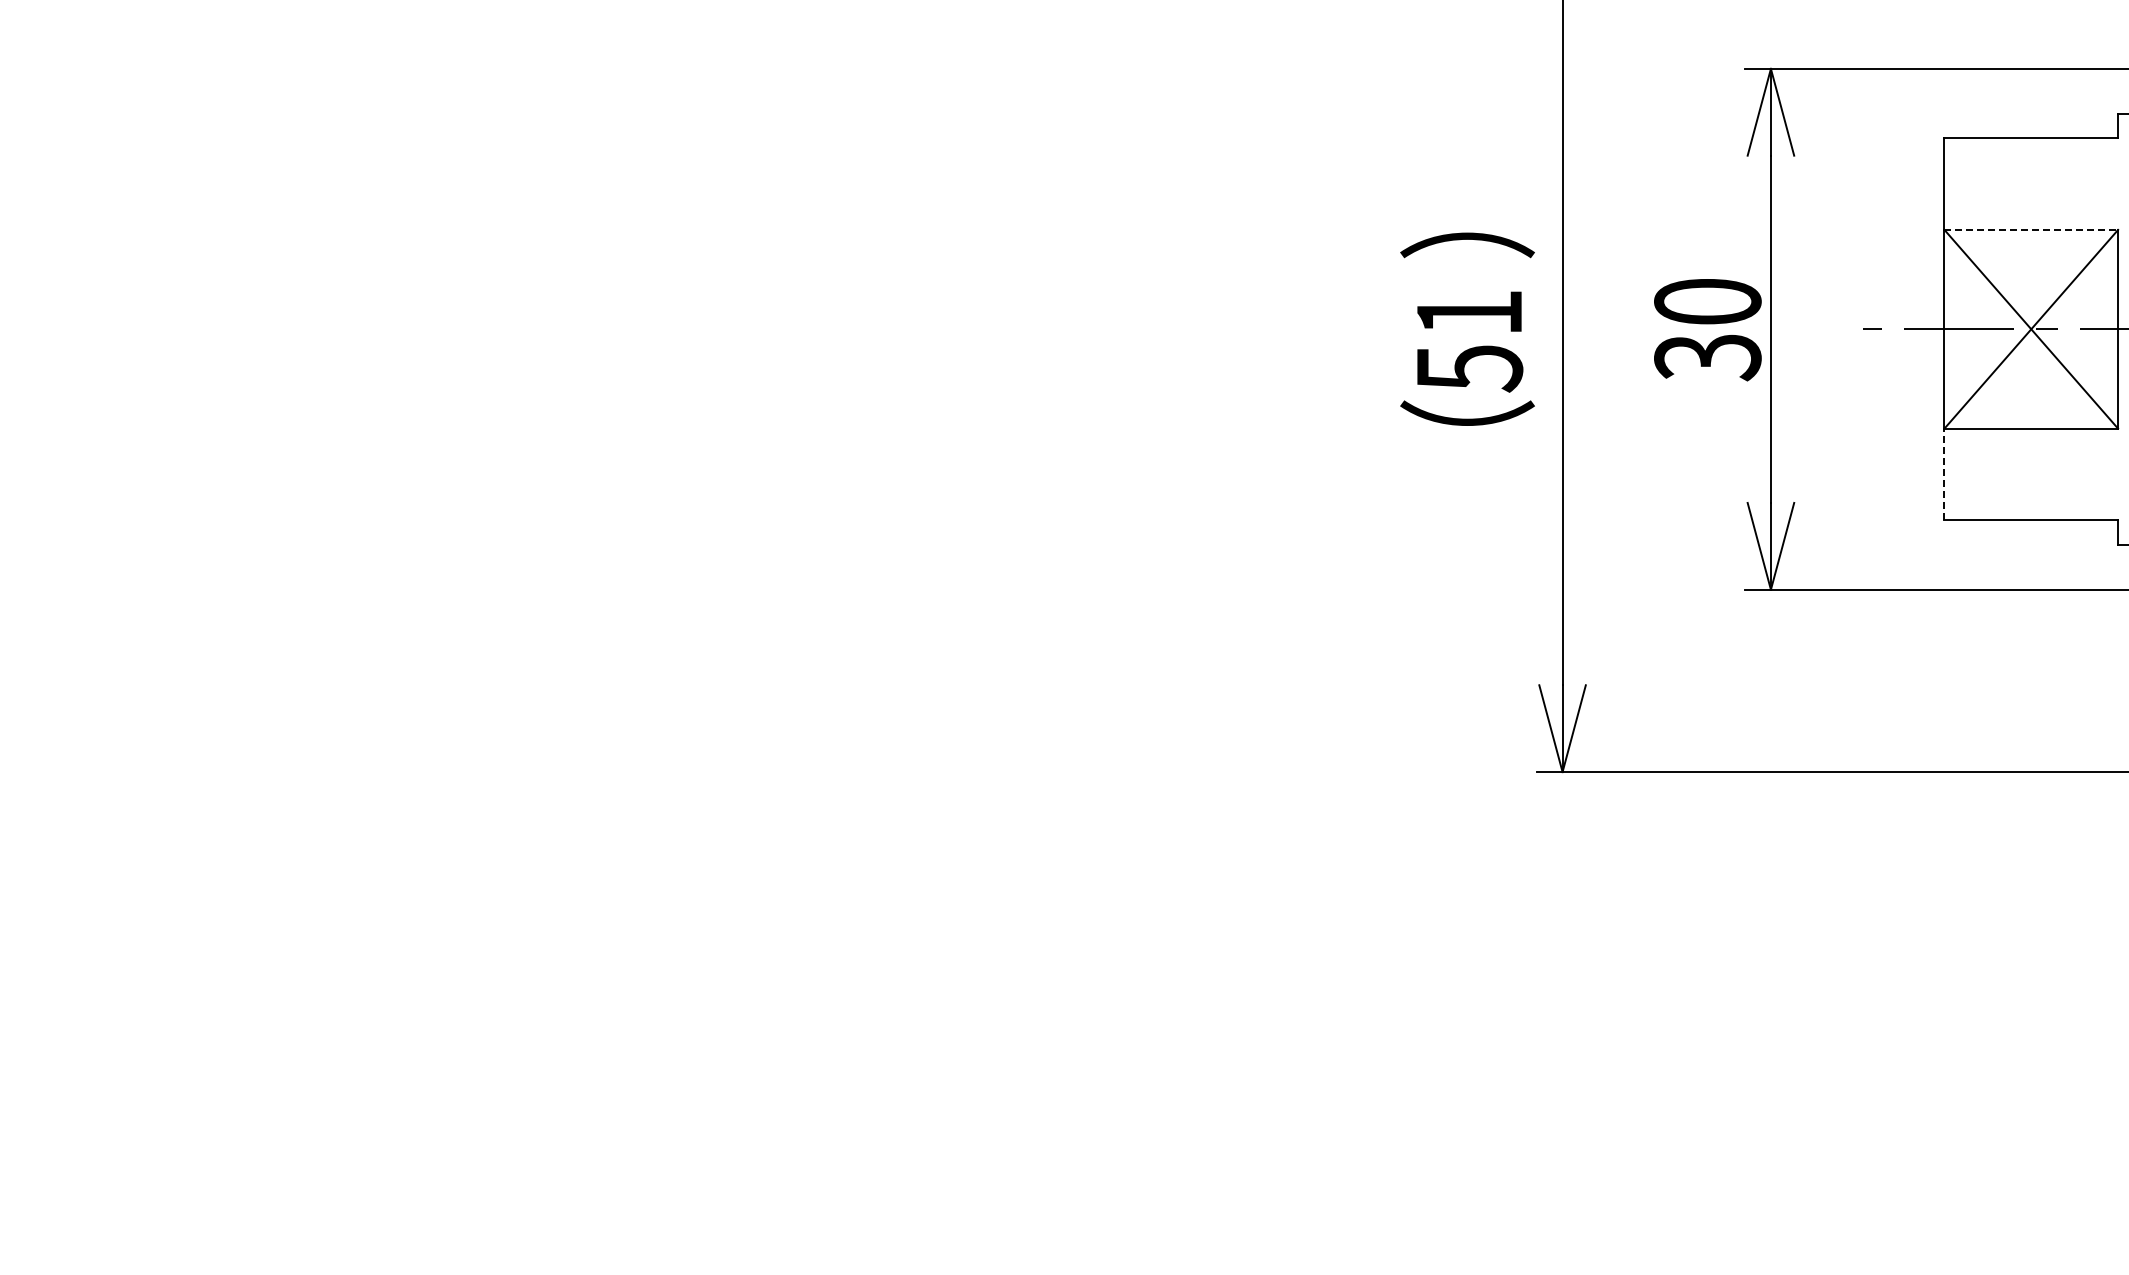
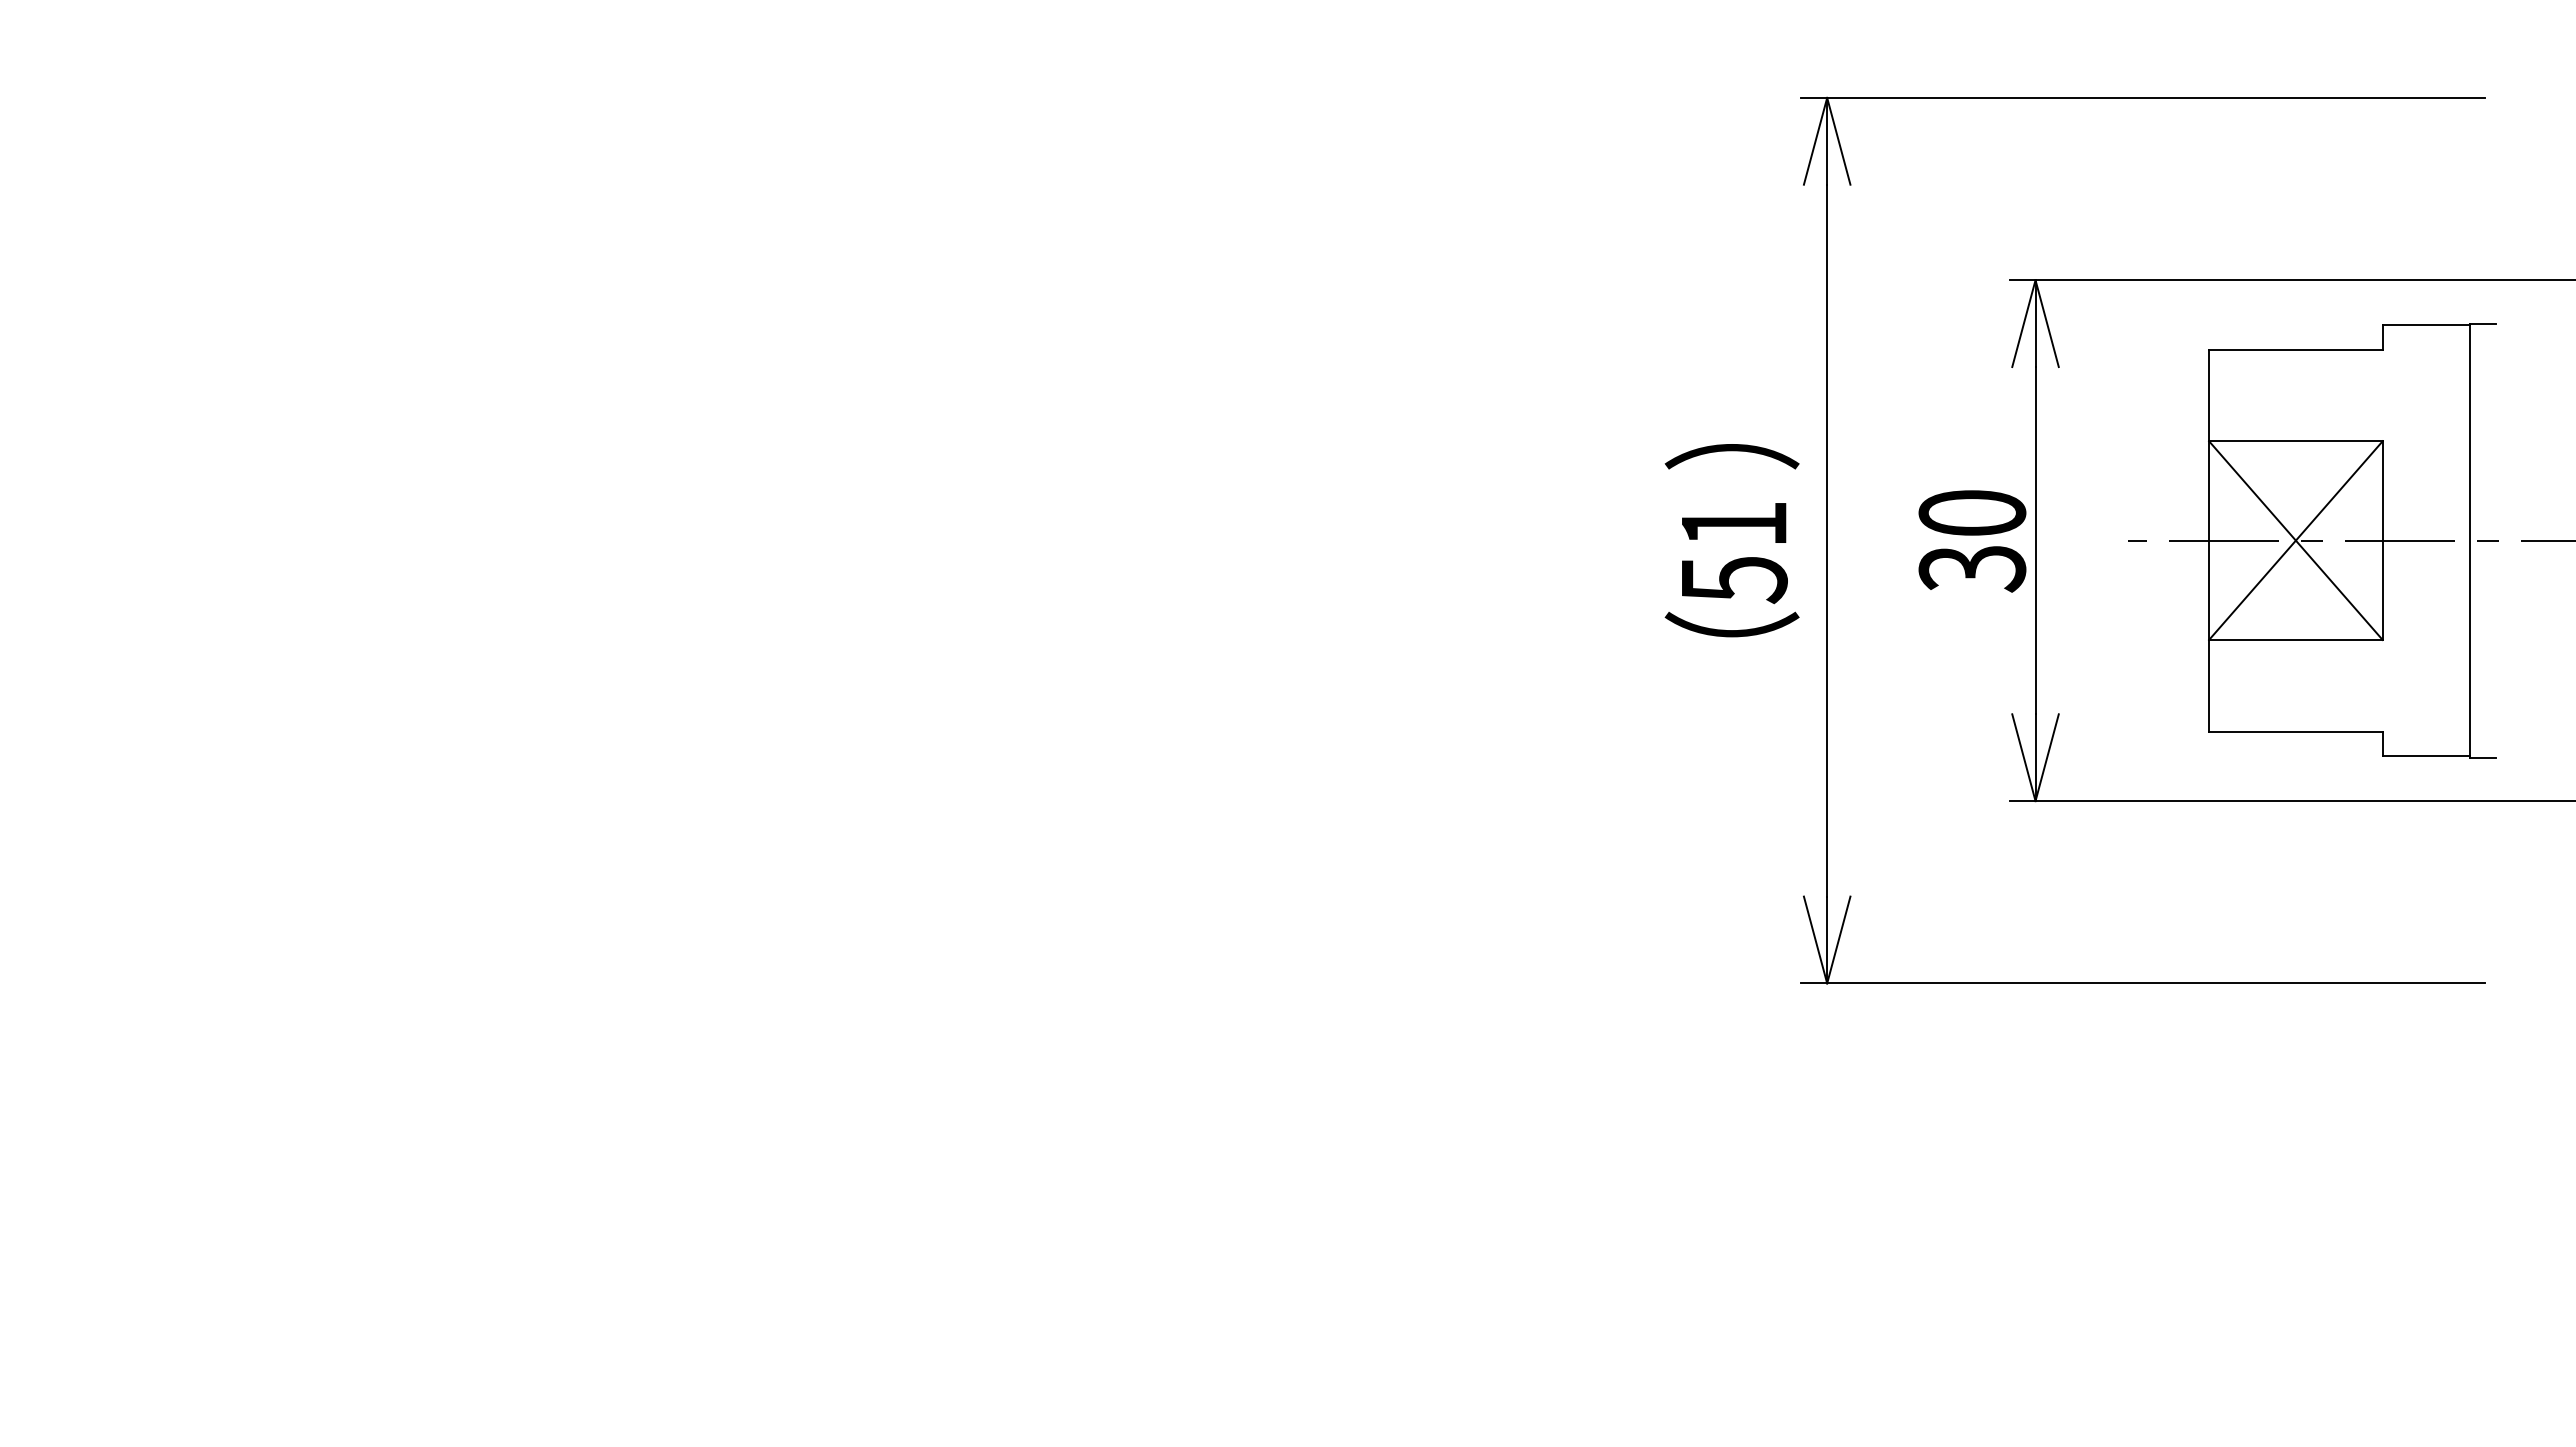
line: (2030, 230) -> (2295, 441), dashed -> solid
line: (1944, 474) -> (2209, 685), dashed -> solid

